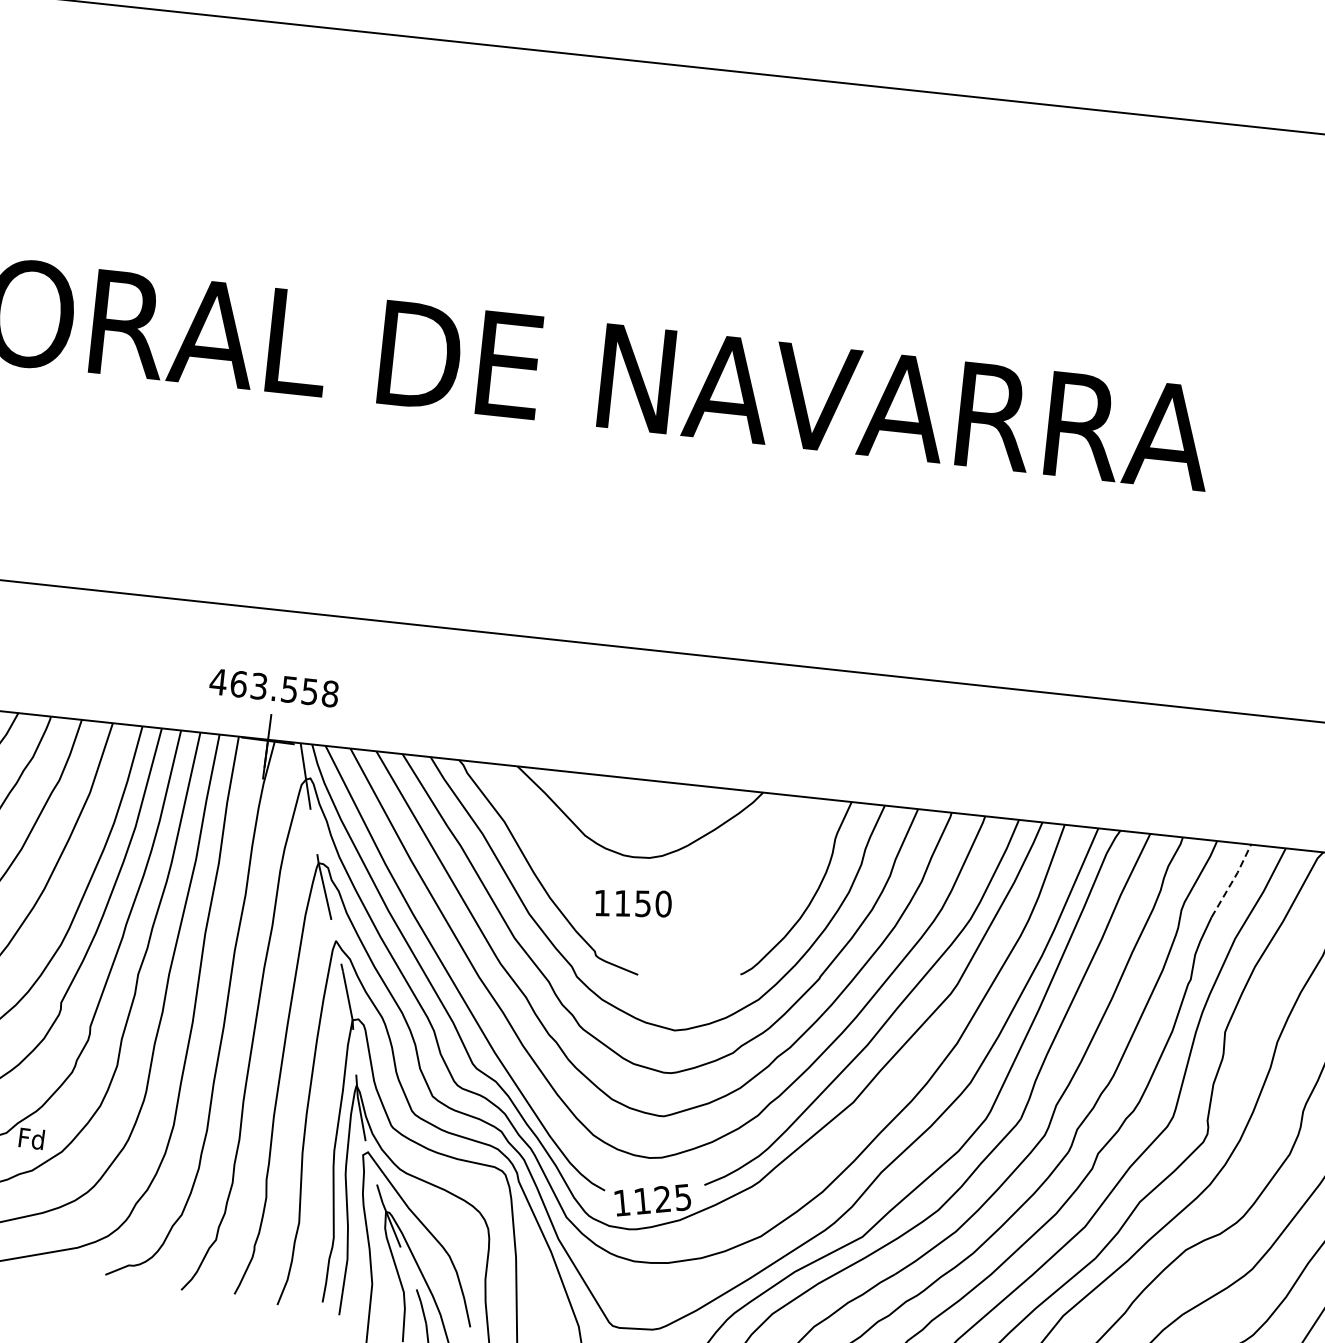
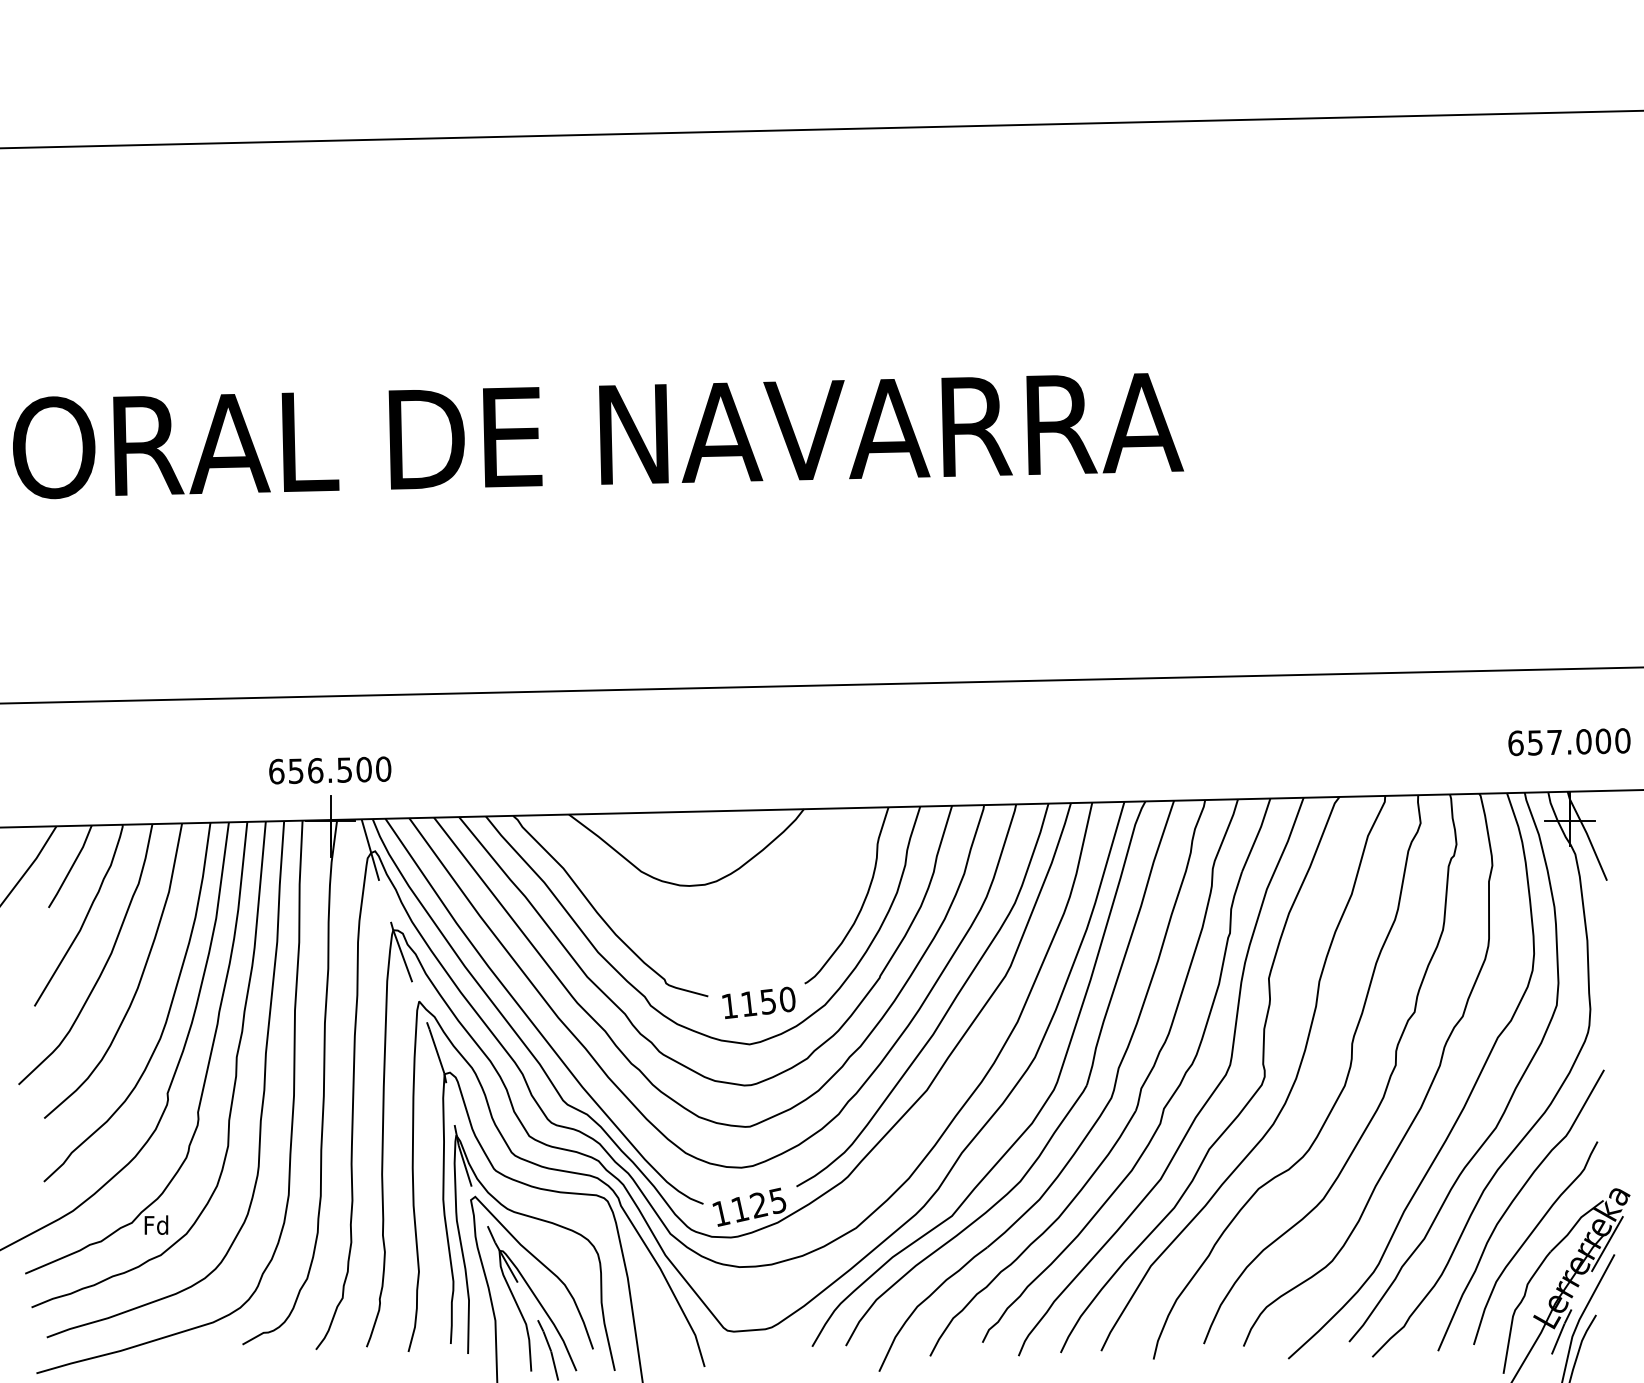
text: (273, 687) -> (329, 770), 463.558 -> 656.500
line: (1232, 880) -> (1257, 834), dashed -> solid
text: (632, 903) -> (758, 1002), moved

